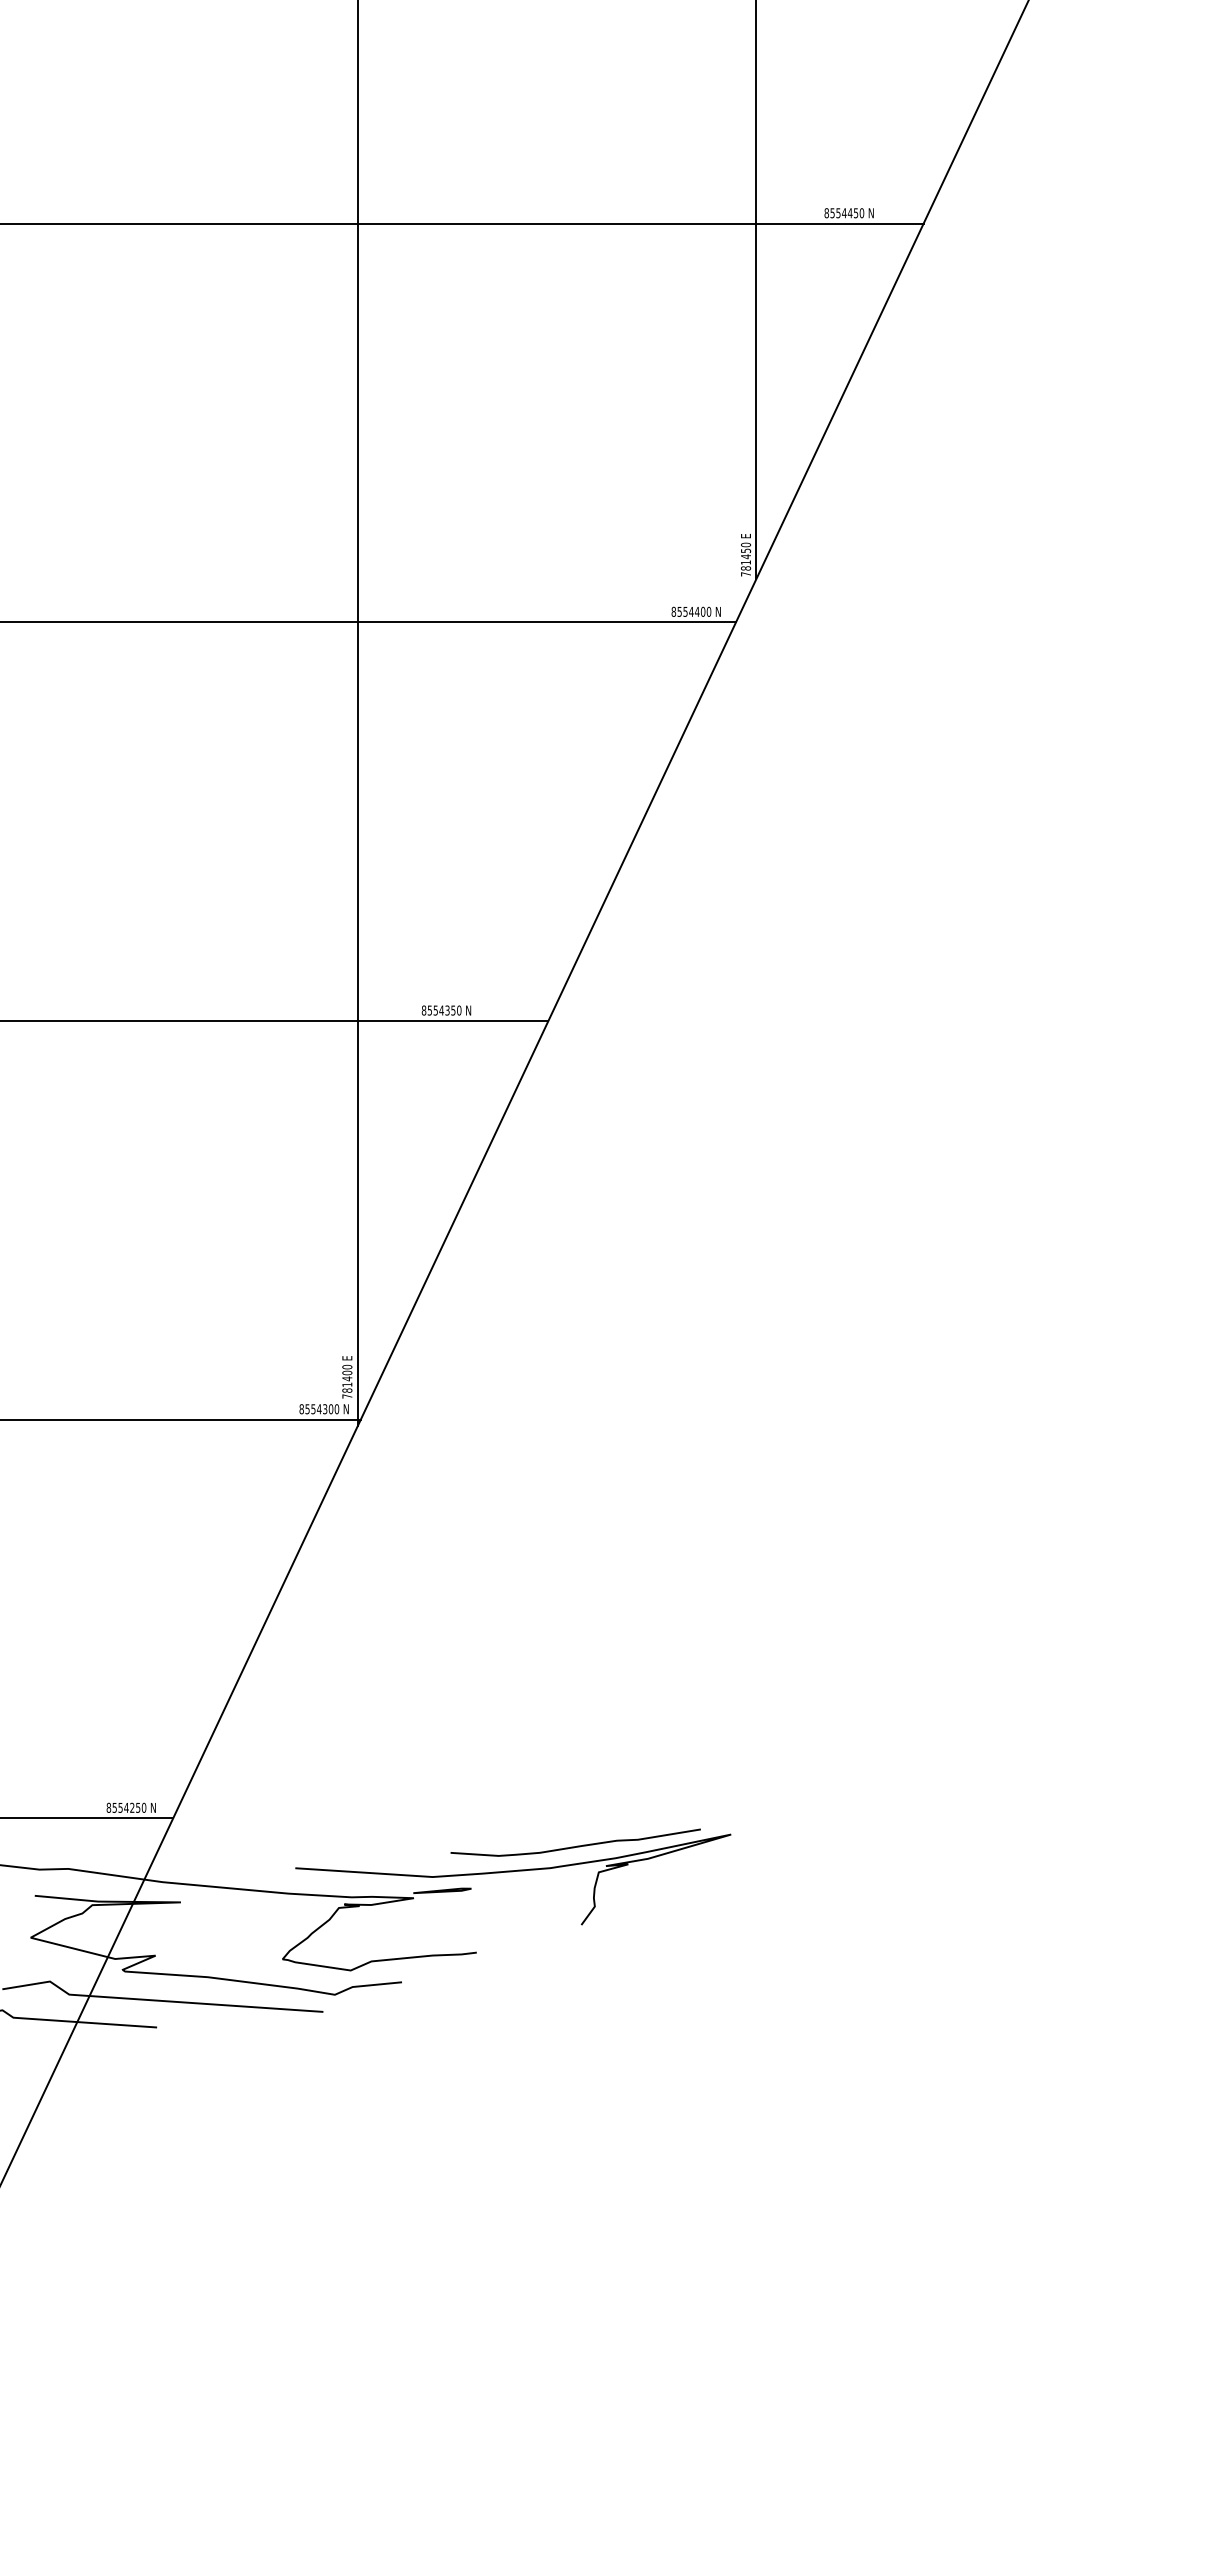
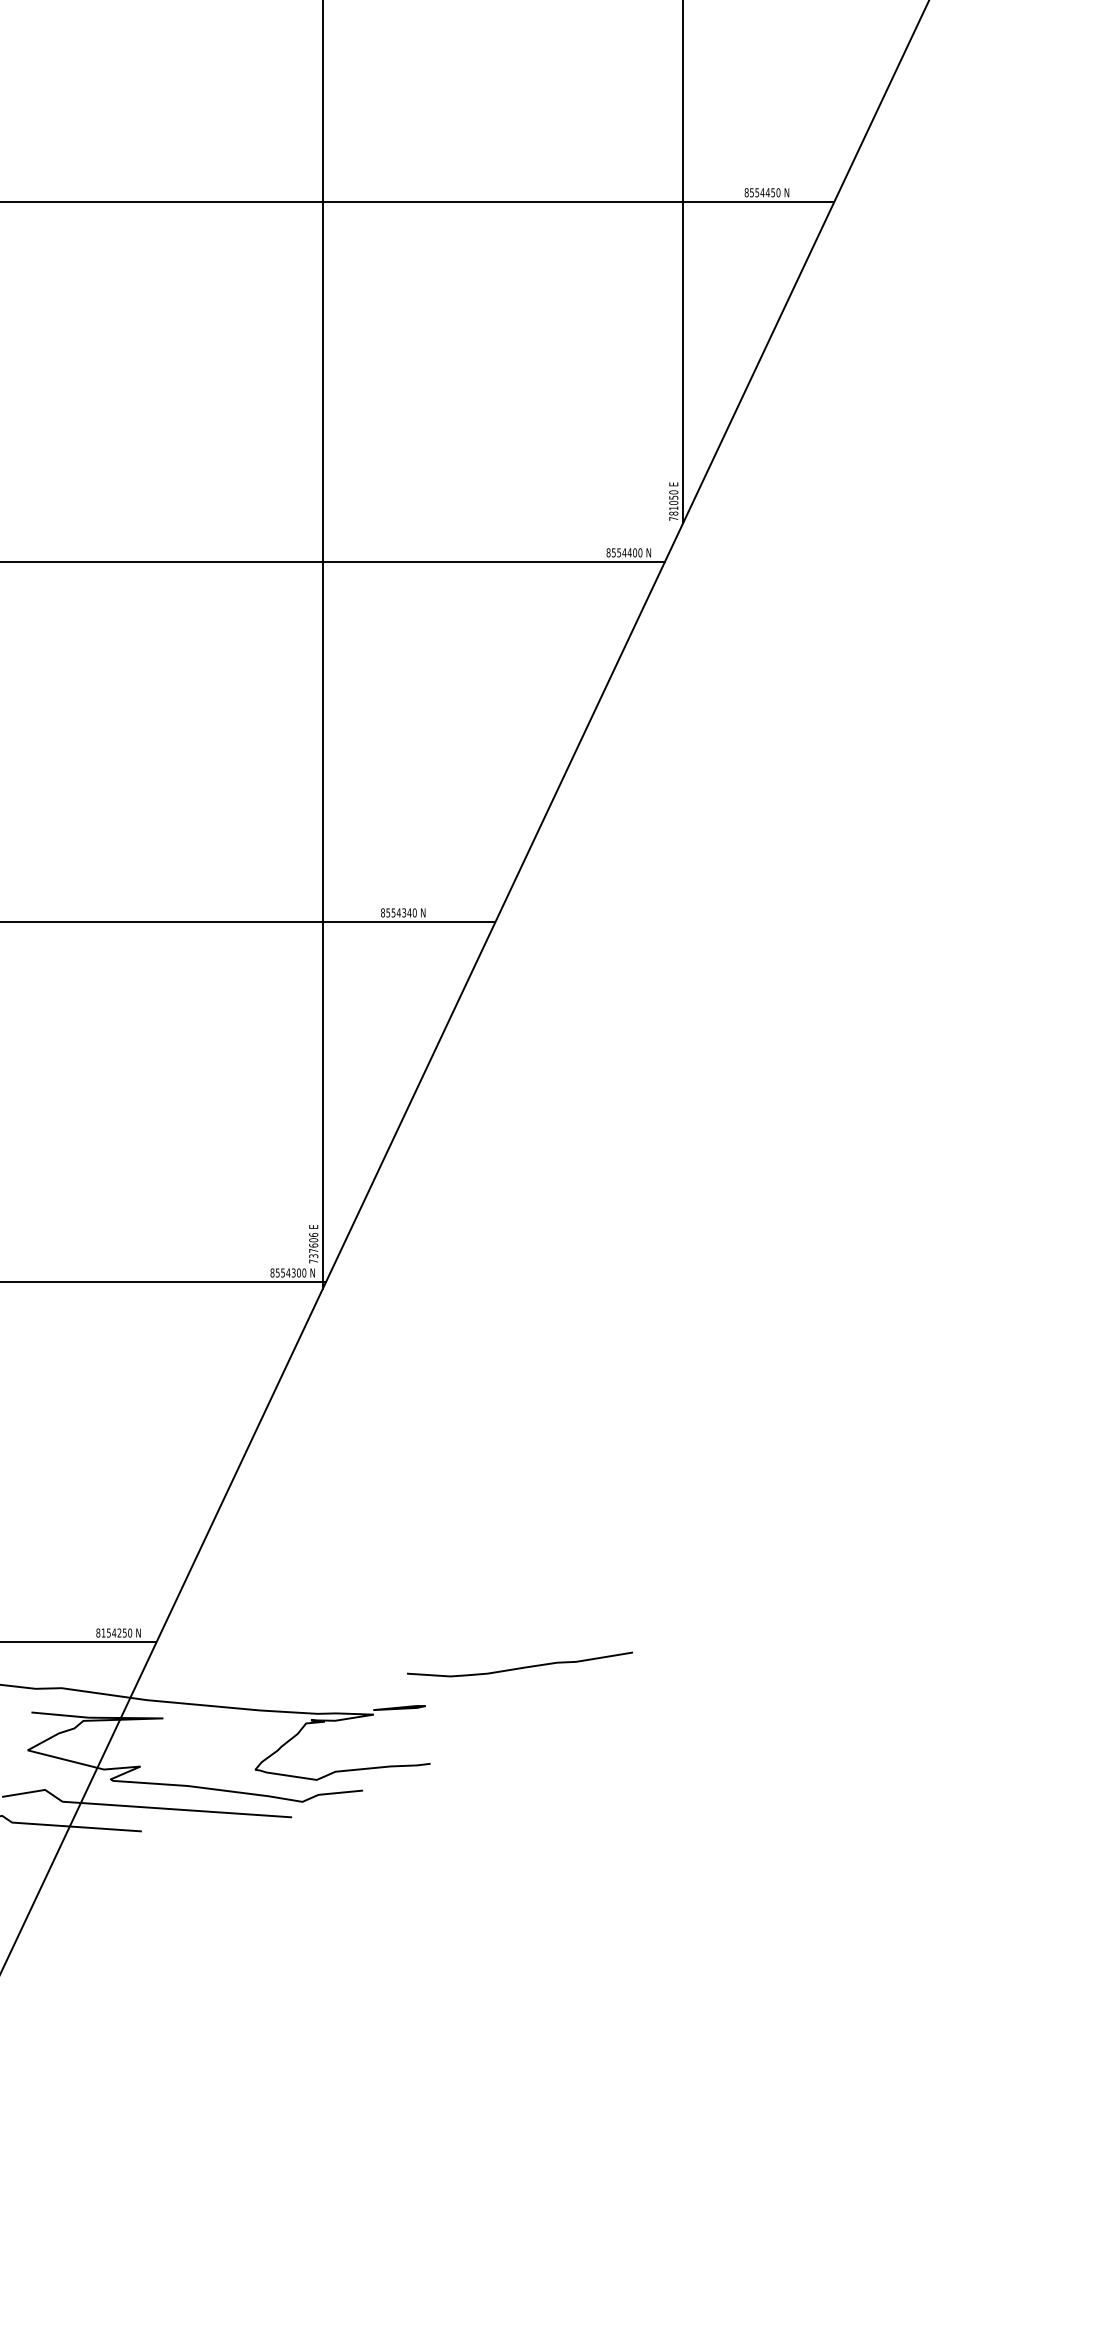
text: (746, 556) -> (674, 502), 781450 -> 781050
text: (453, 1010) -> (409, 912), 8554350 -> 8554340
text: (347, 1378) -> (313, 1245), 781400 -> 737606
text: (114, 1807) -> (103, 1632), 8554250 -> 8154250
curve: (512, 1872) -> (462, 1691), removed

